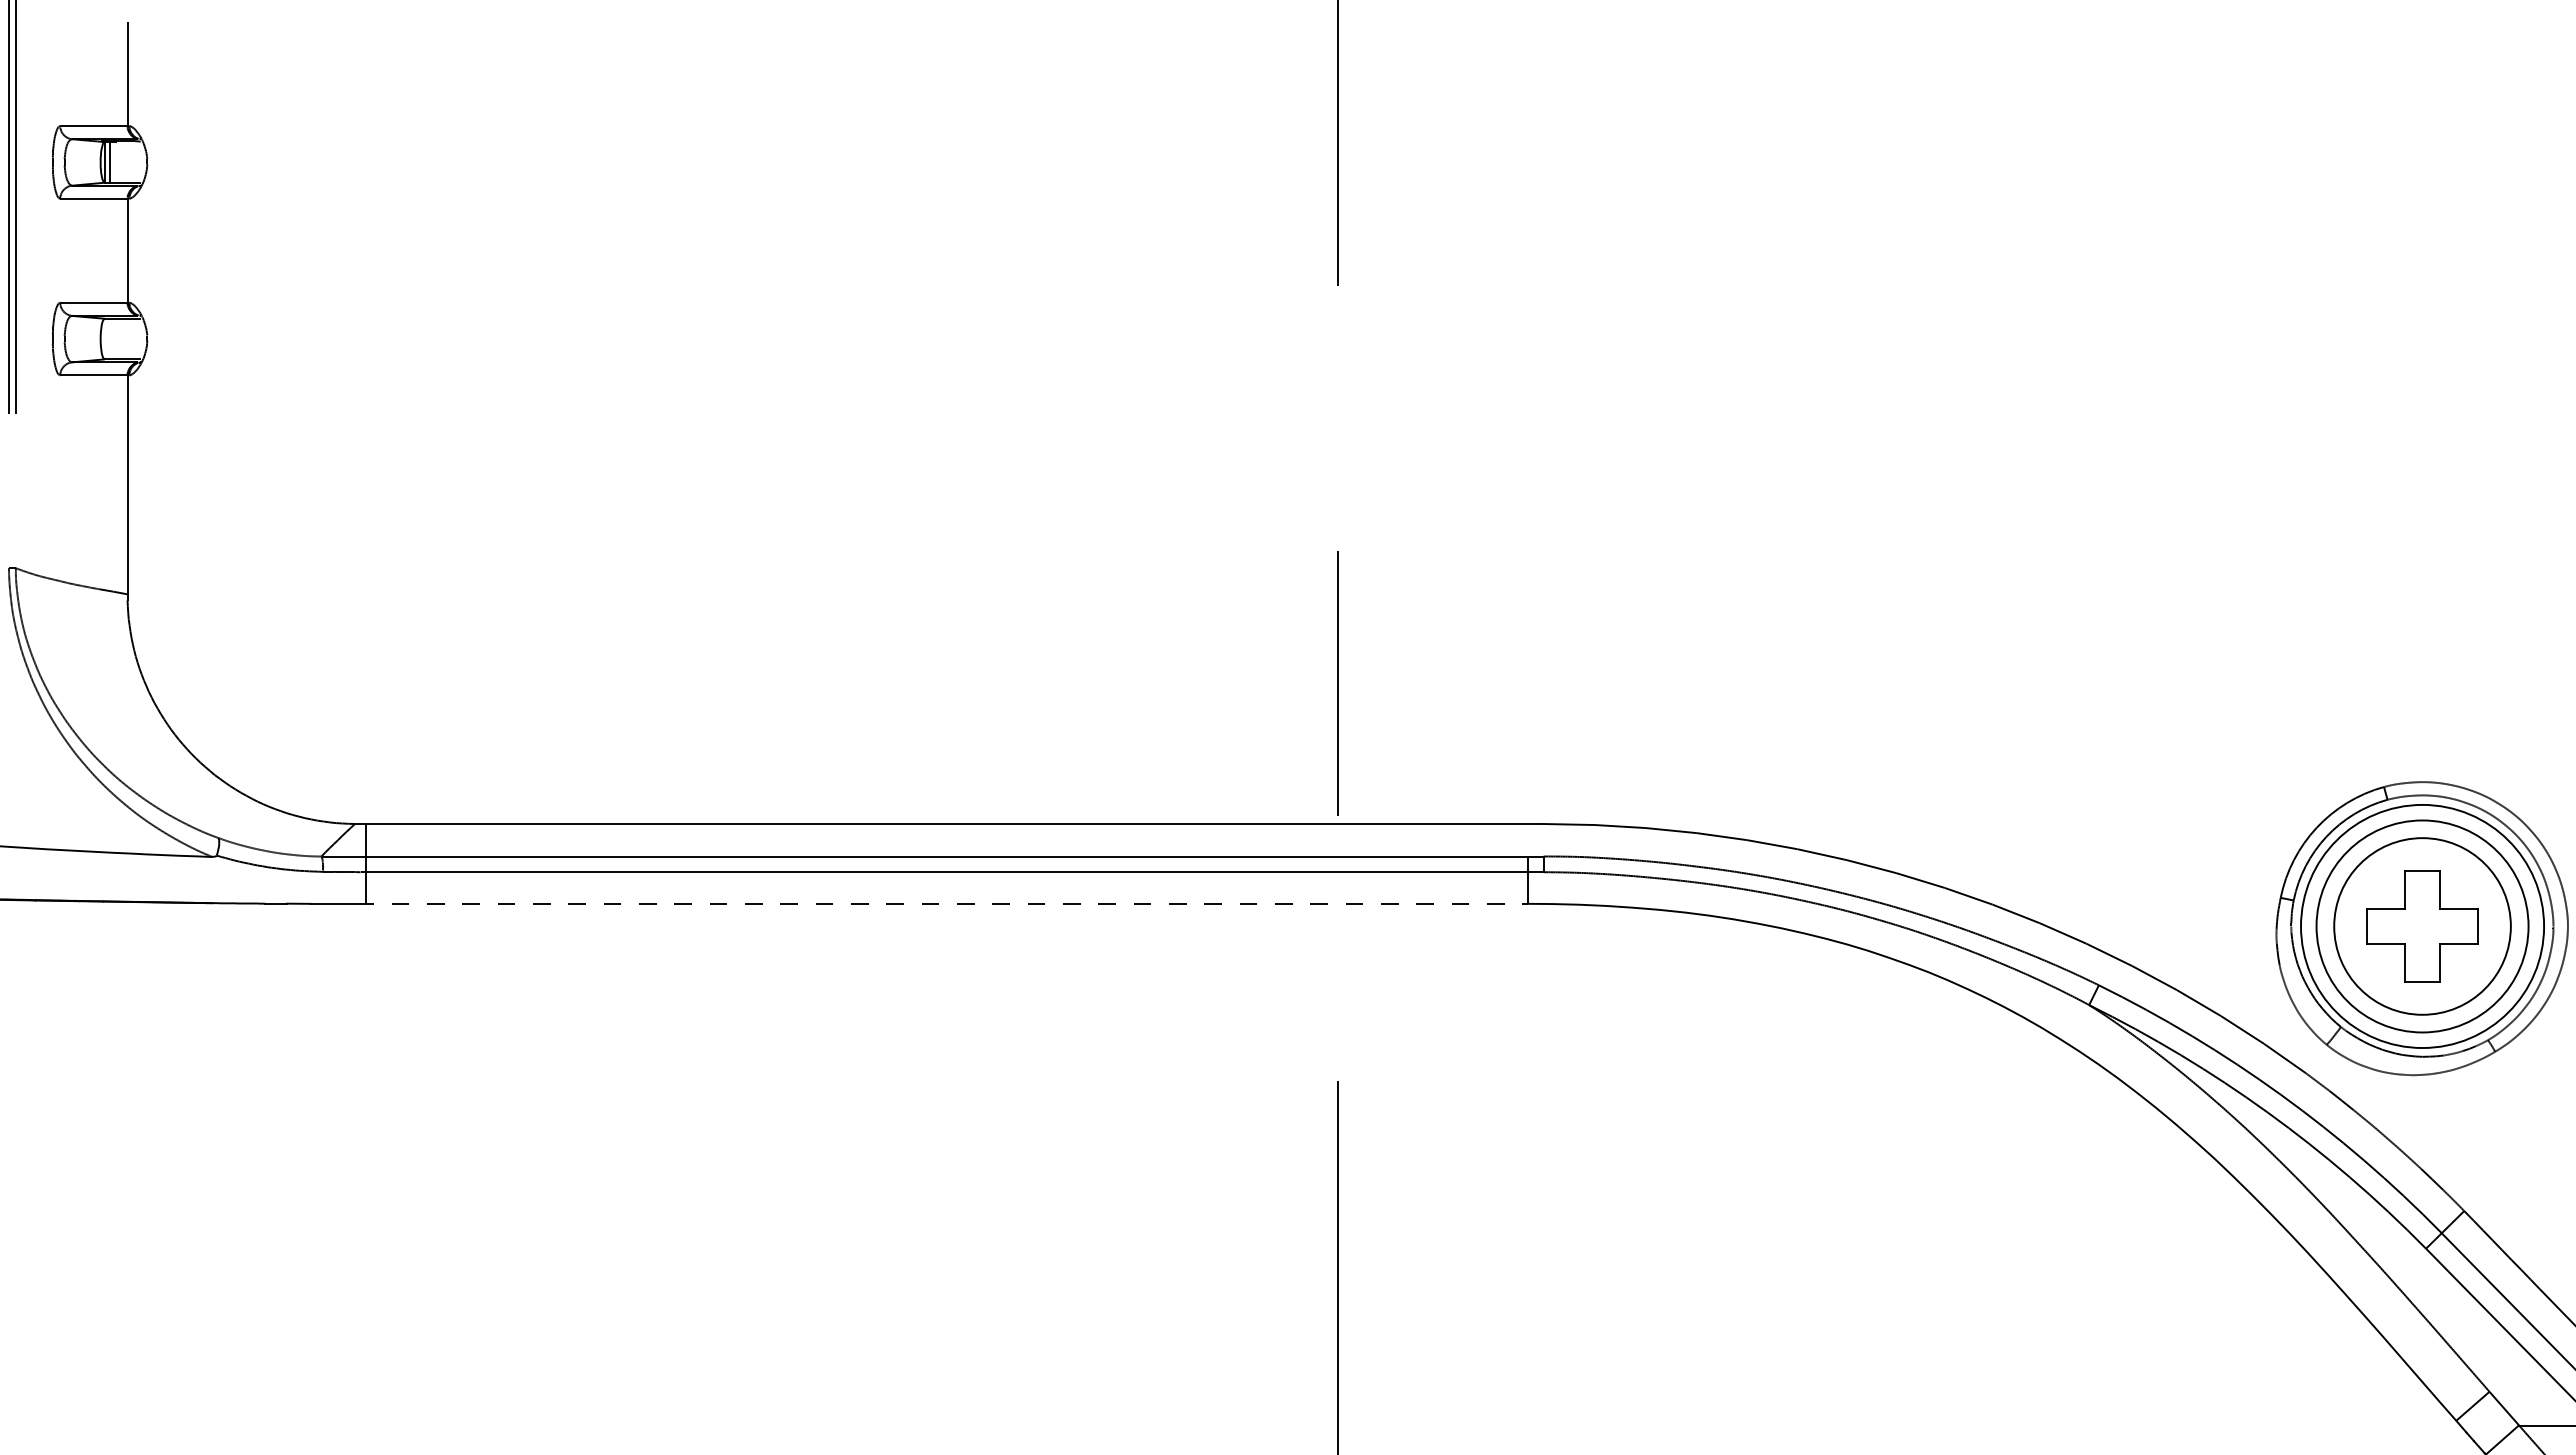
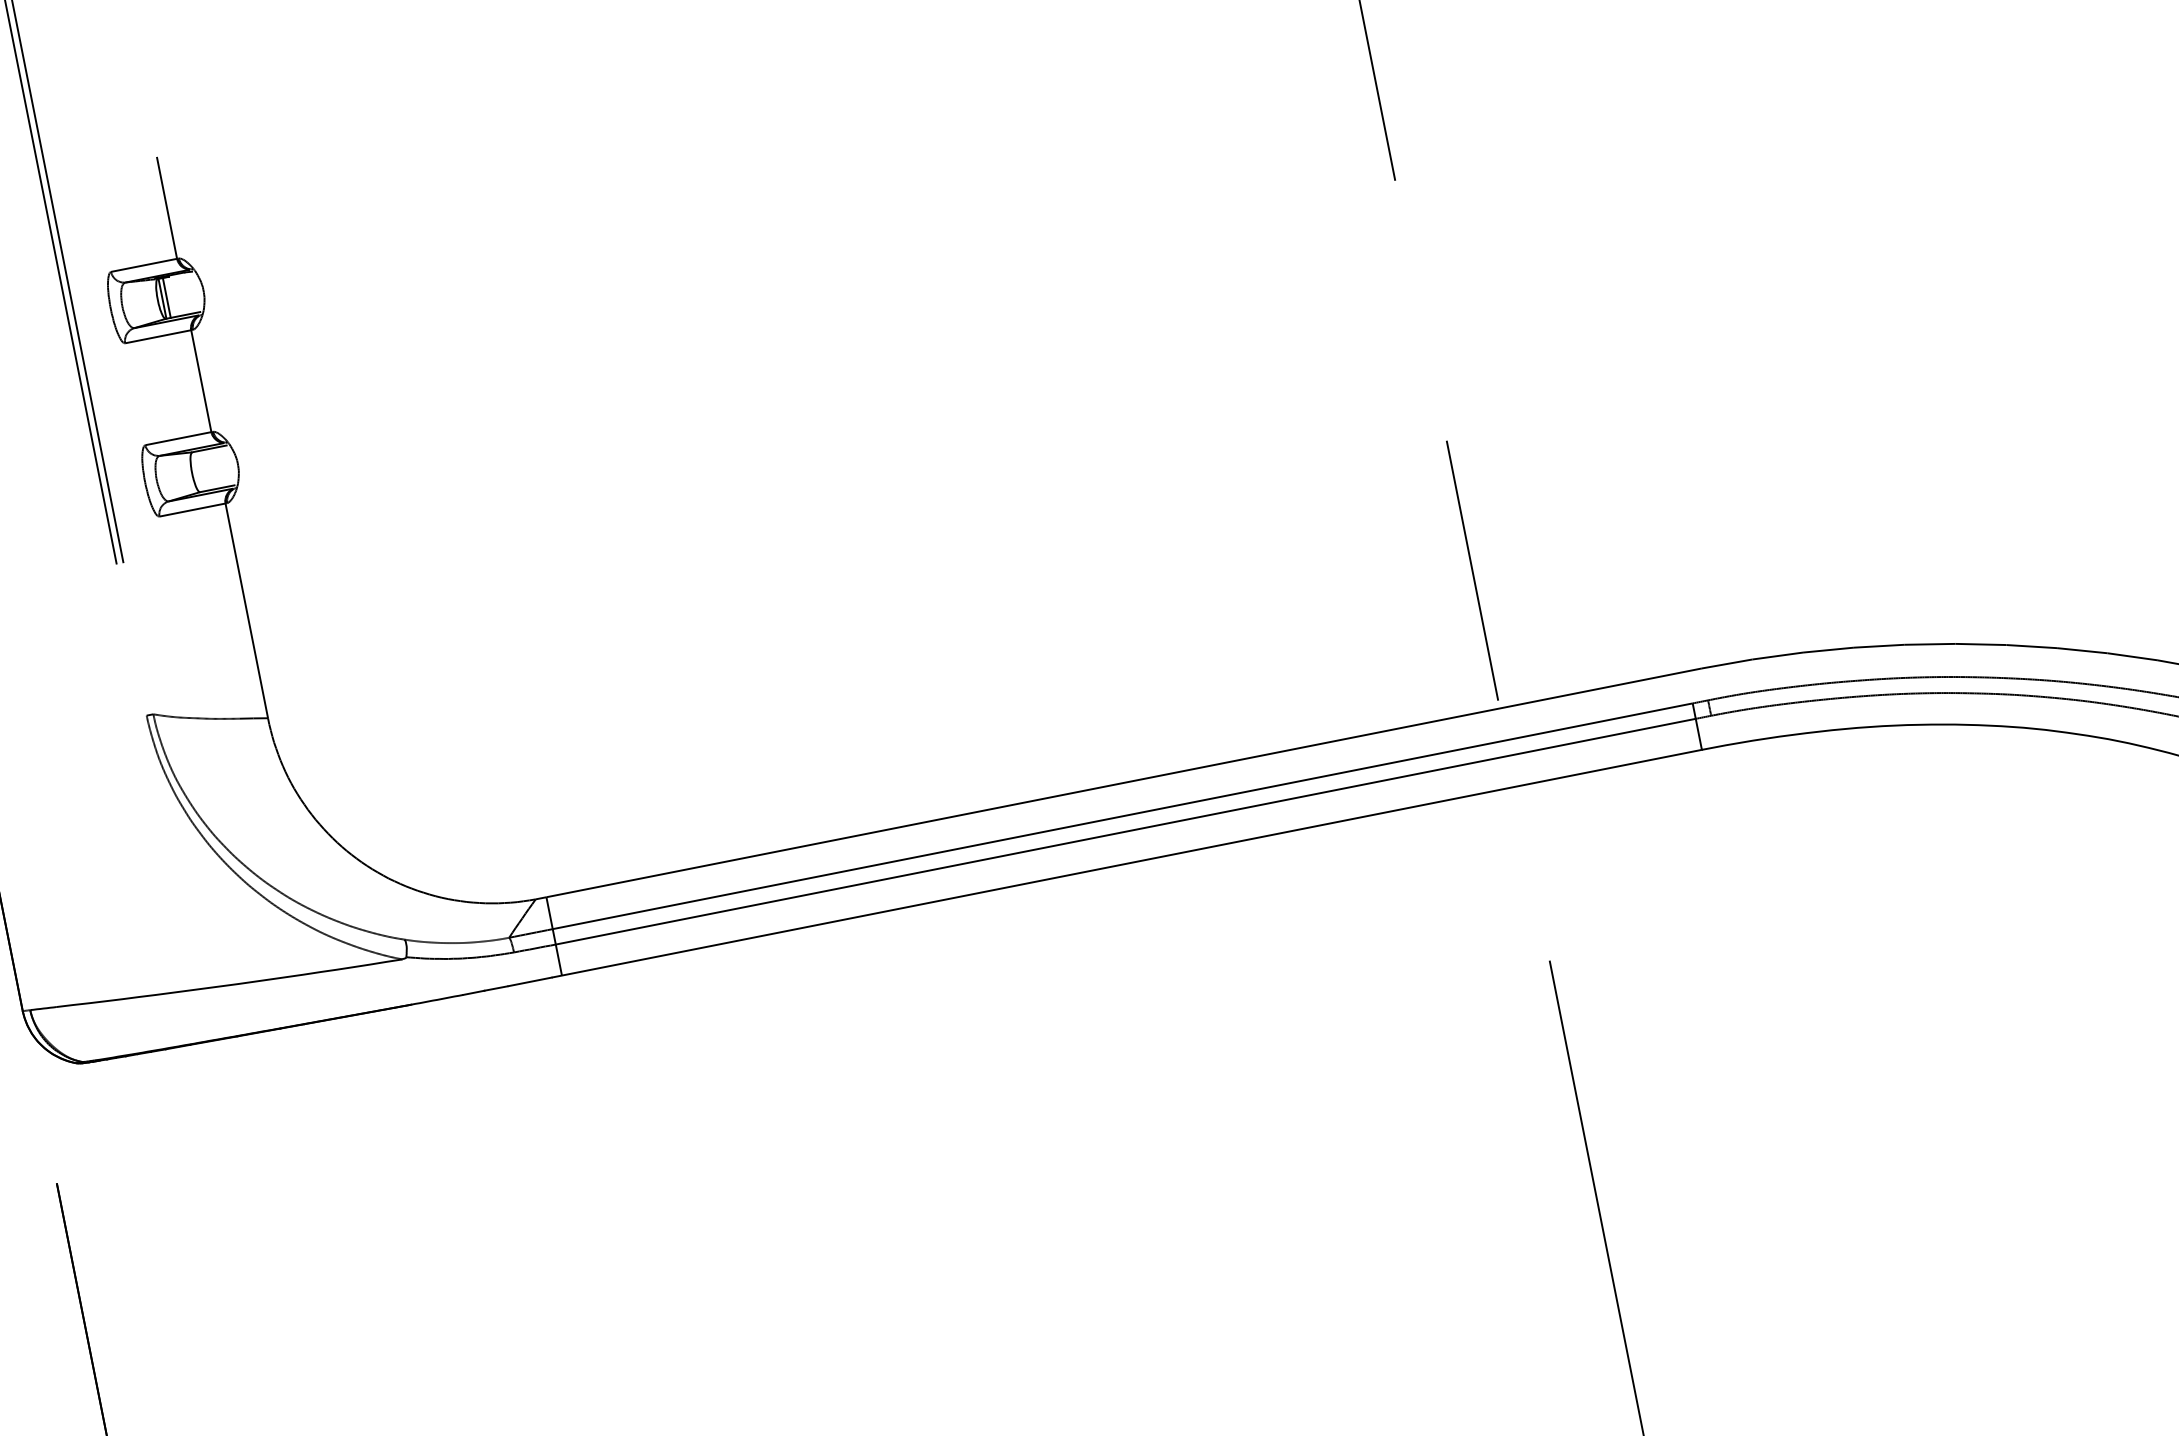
line: (942, 903) -> (1127, 863), dashed -> solid

